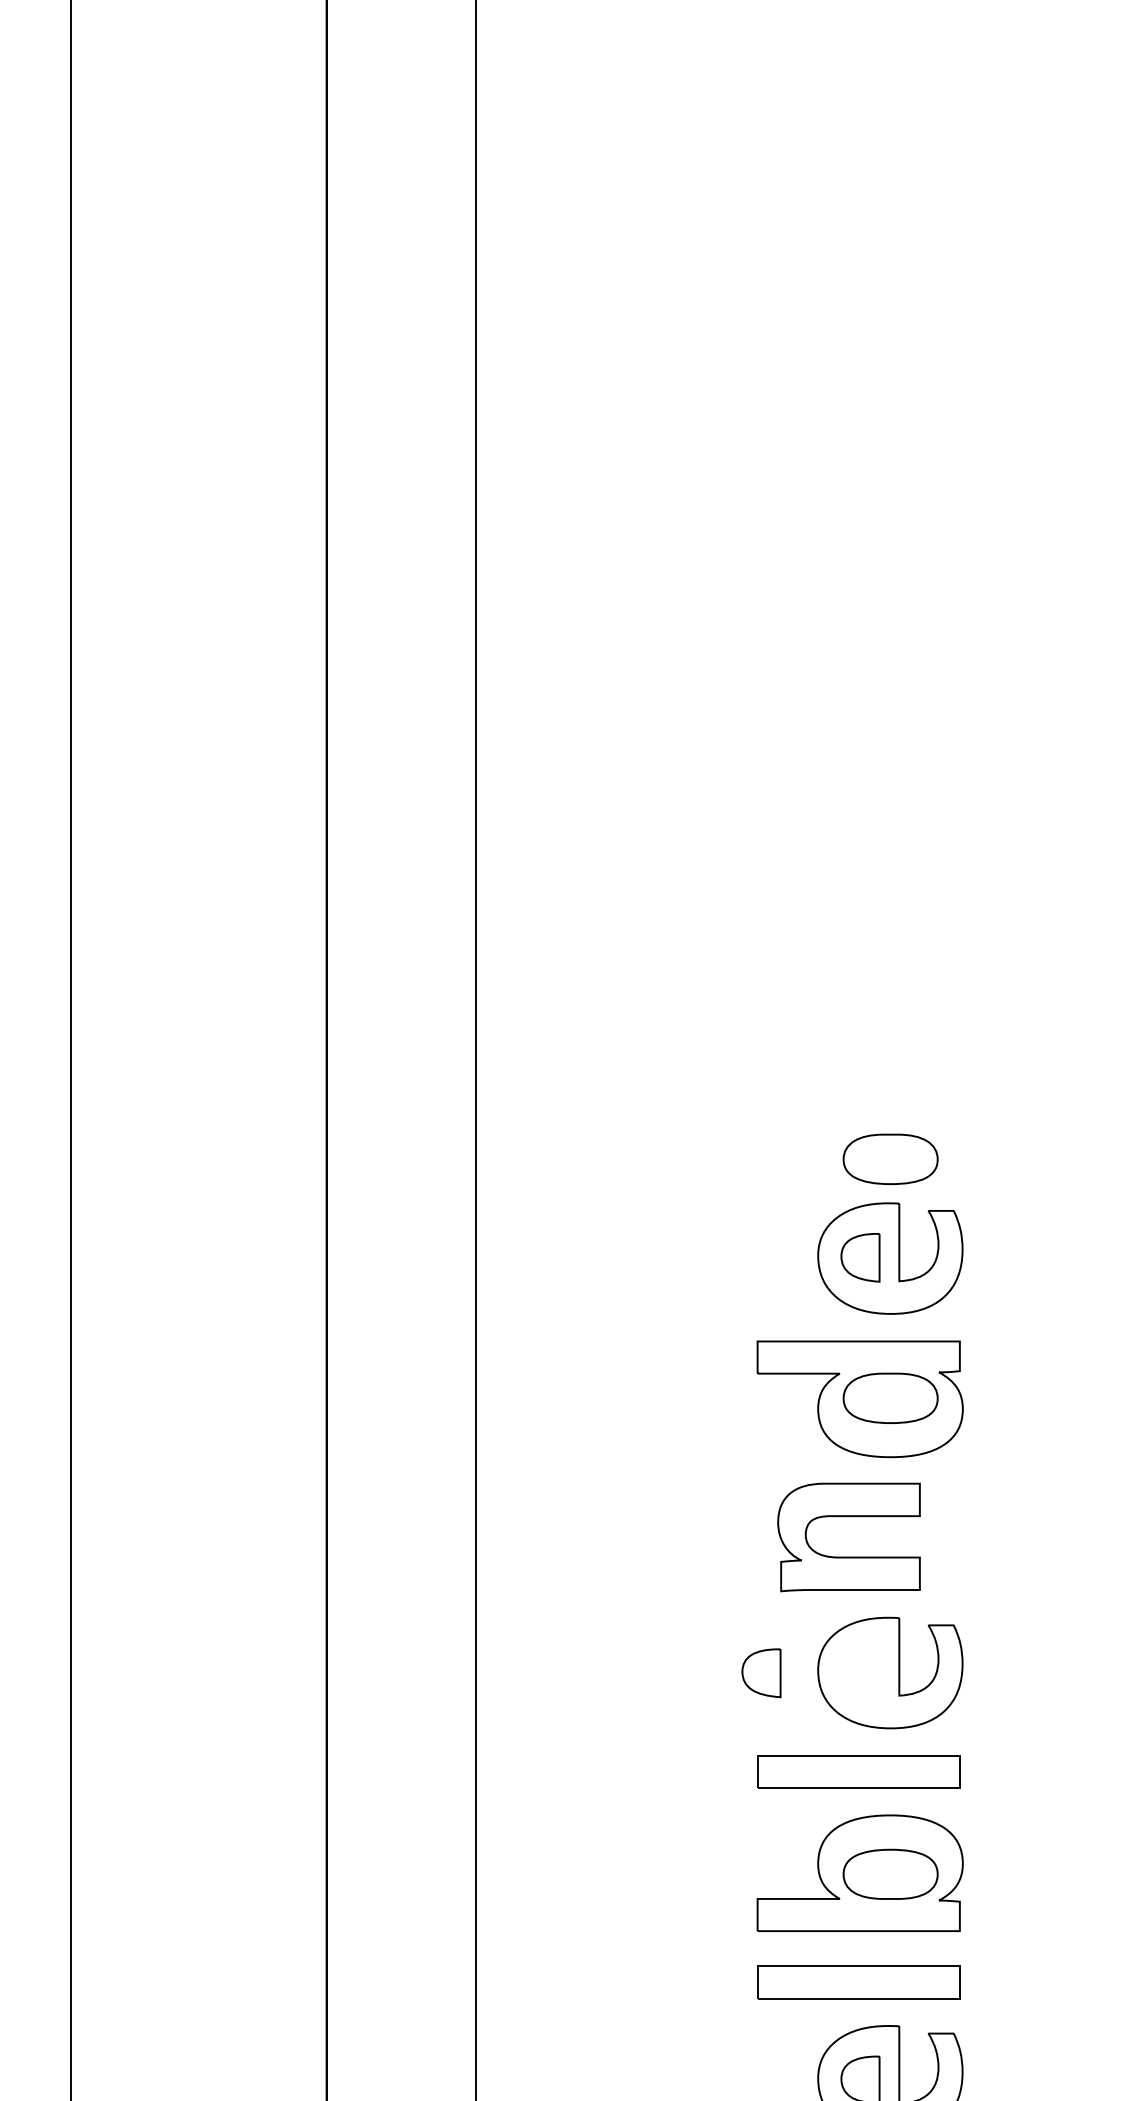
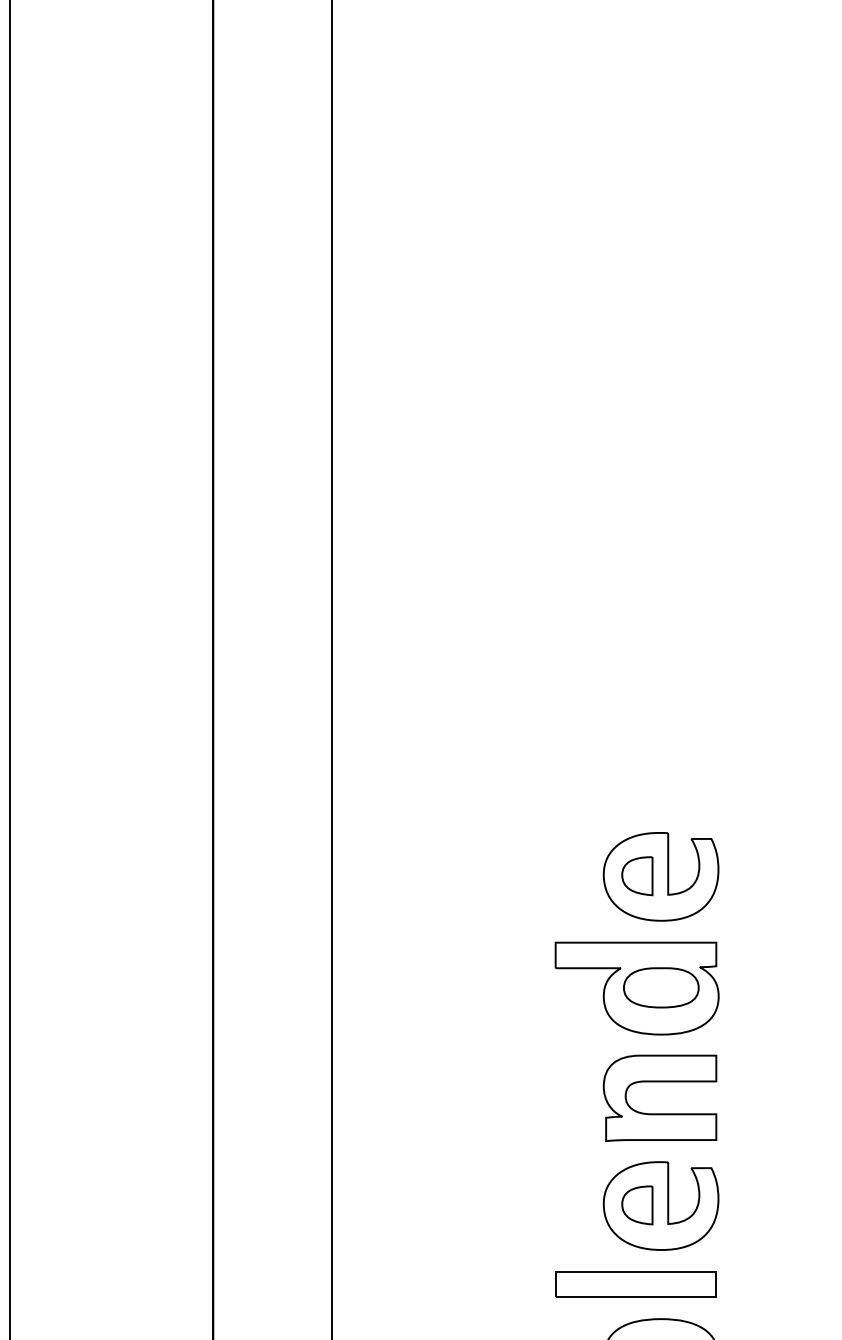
part: (890, 1158) -> (661, 797), removed
part: (848, 1556) -> (659, 1113), moved
part: (761, 1673) -> (637, 1205), moved

